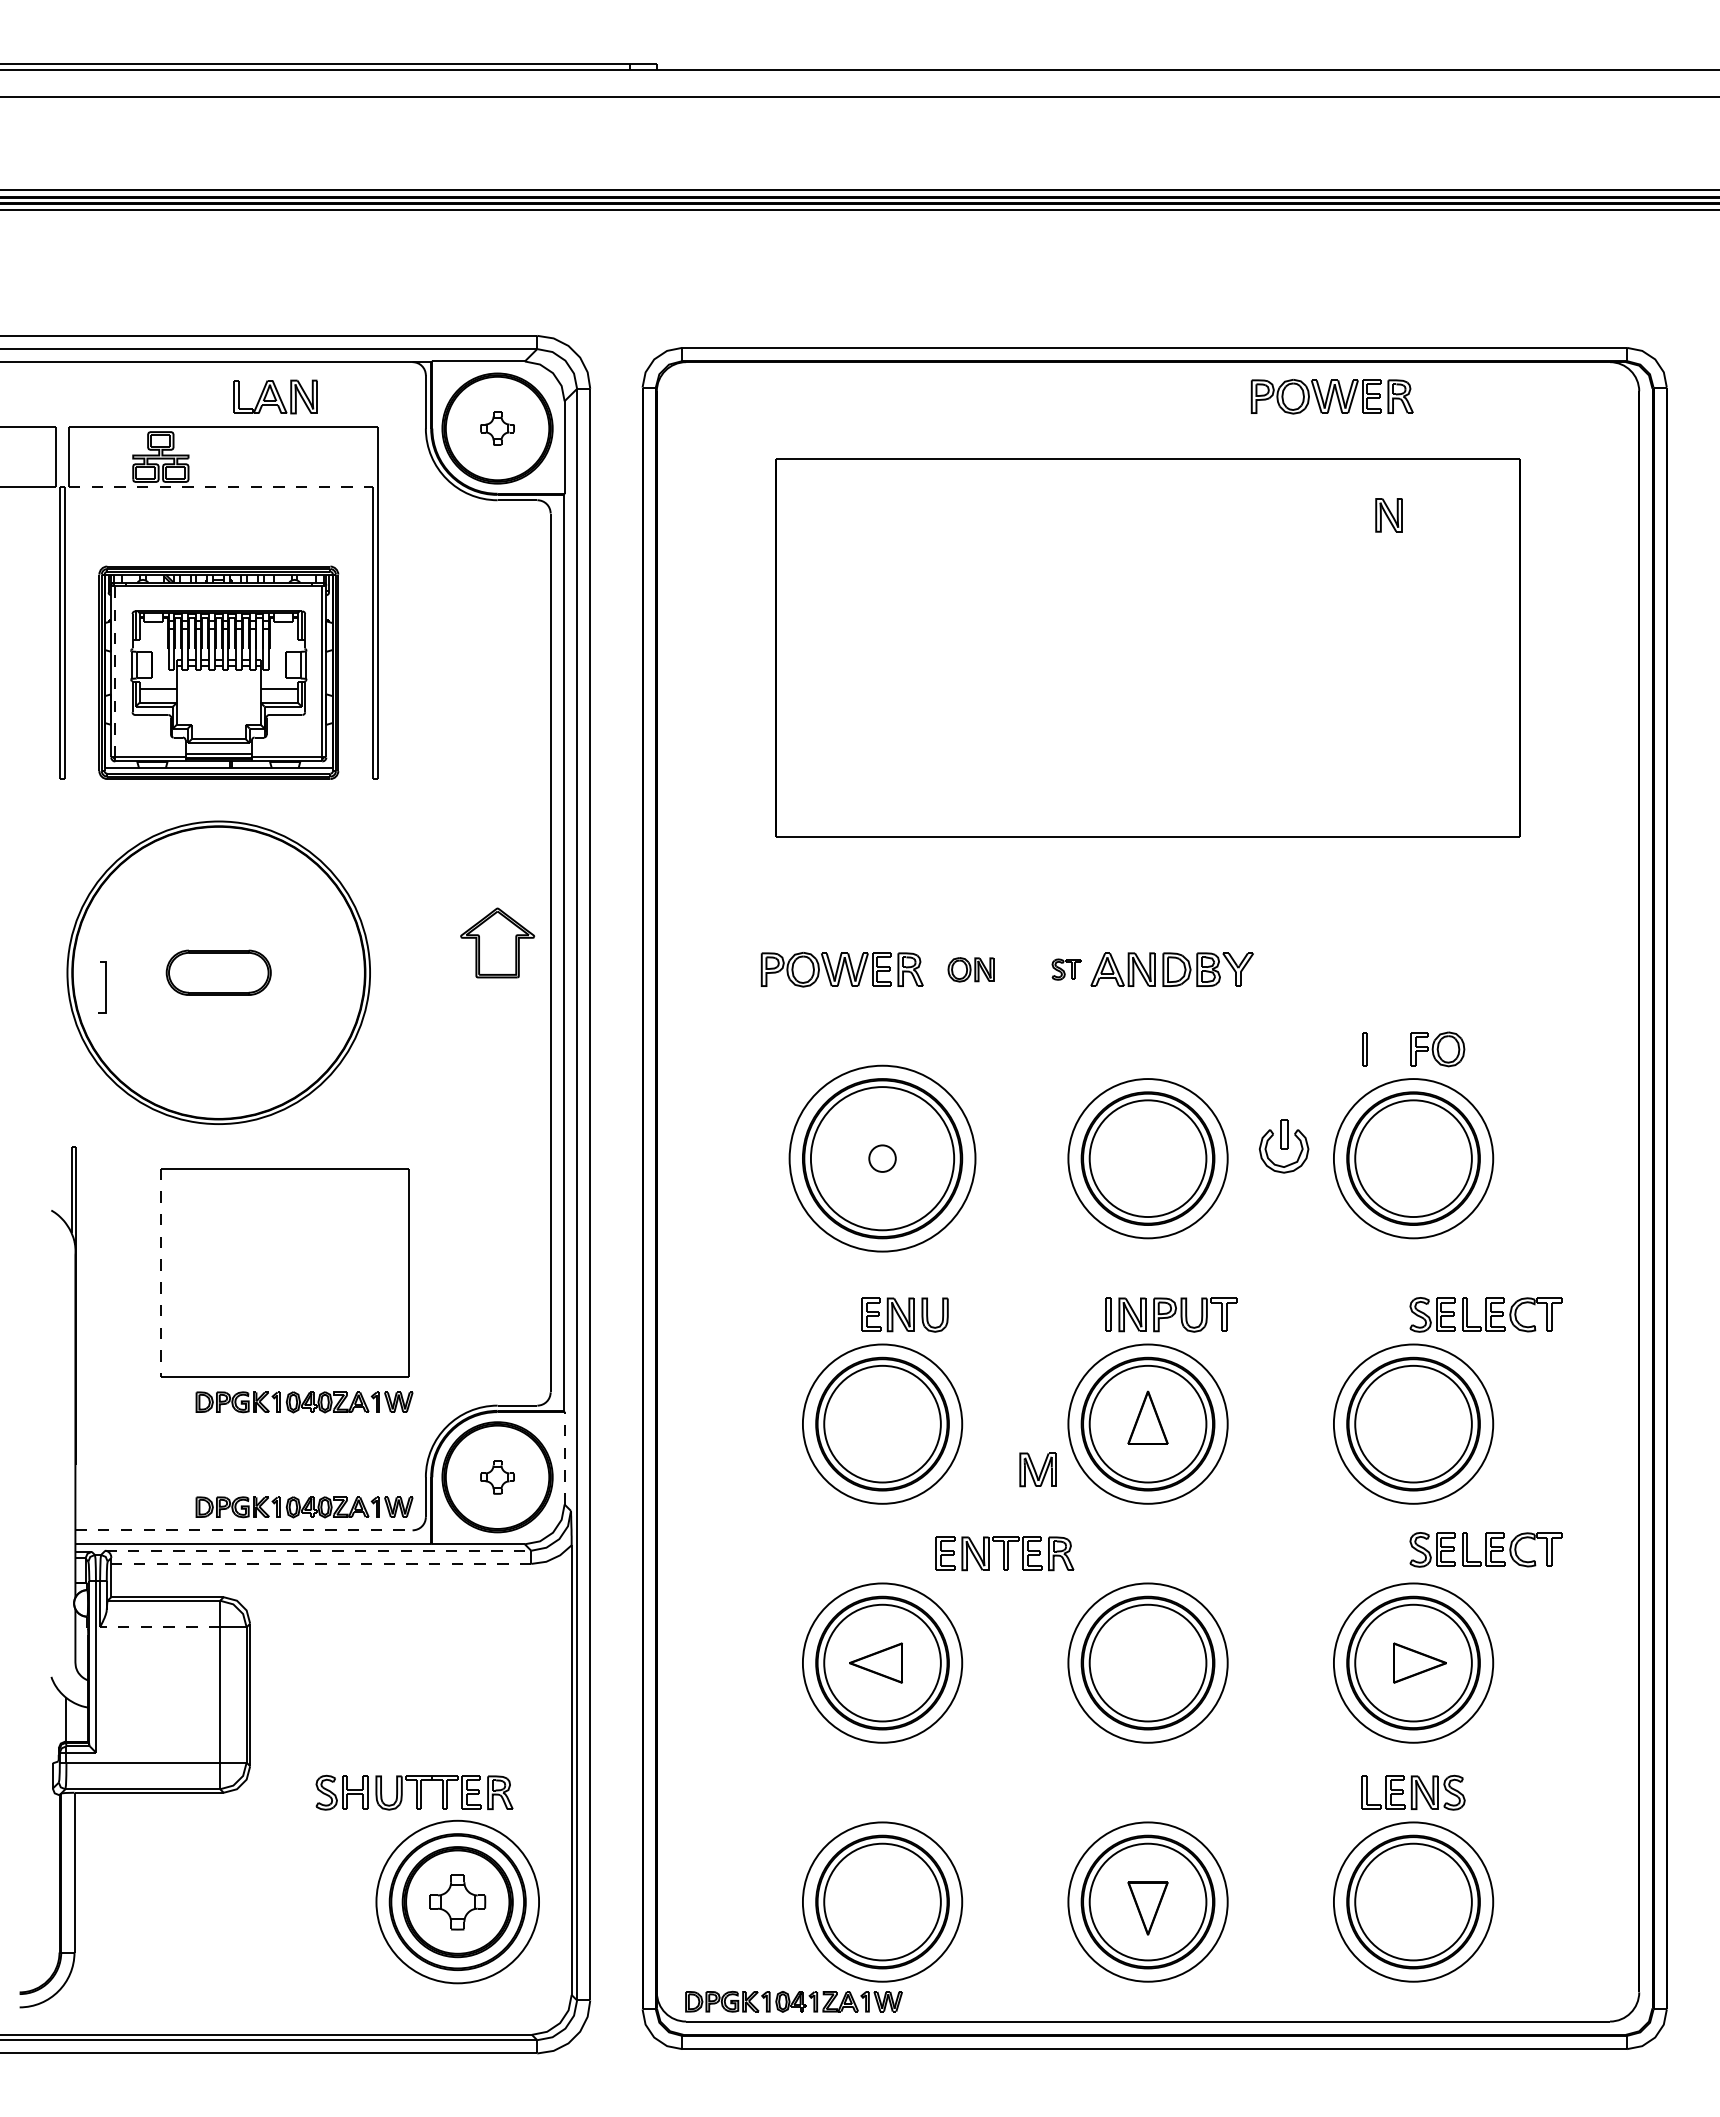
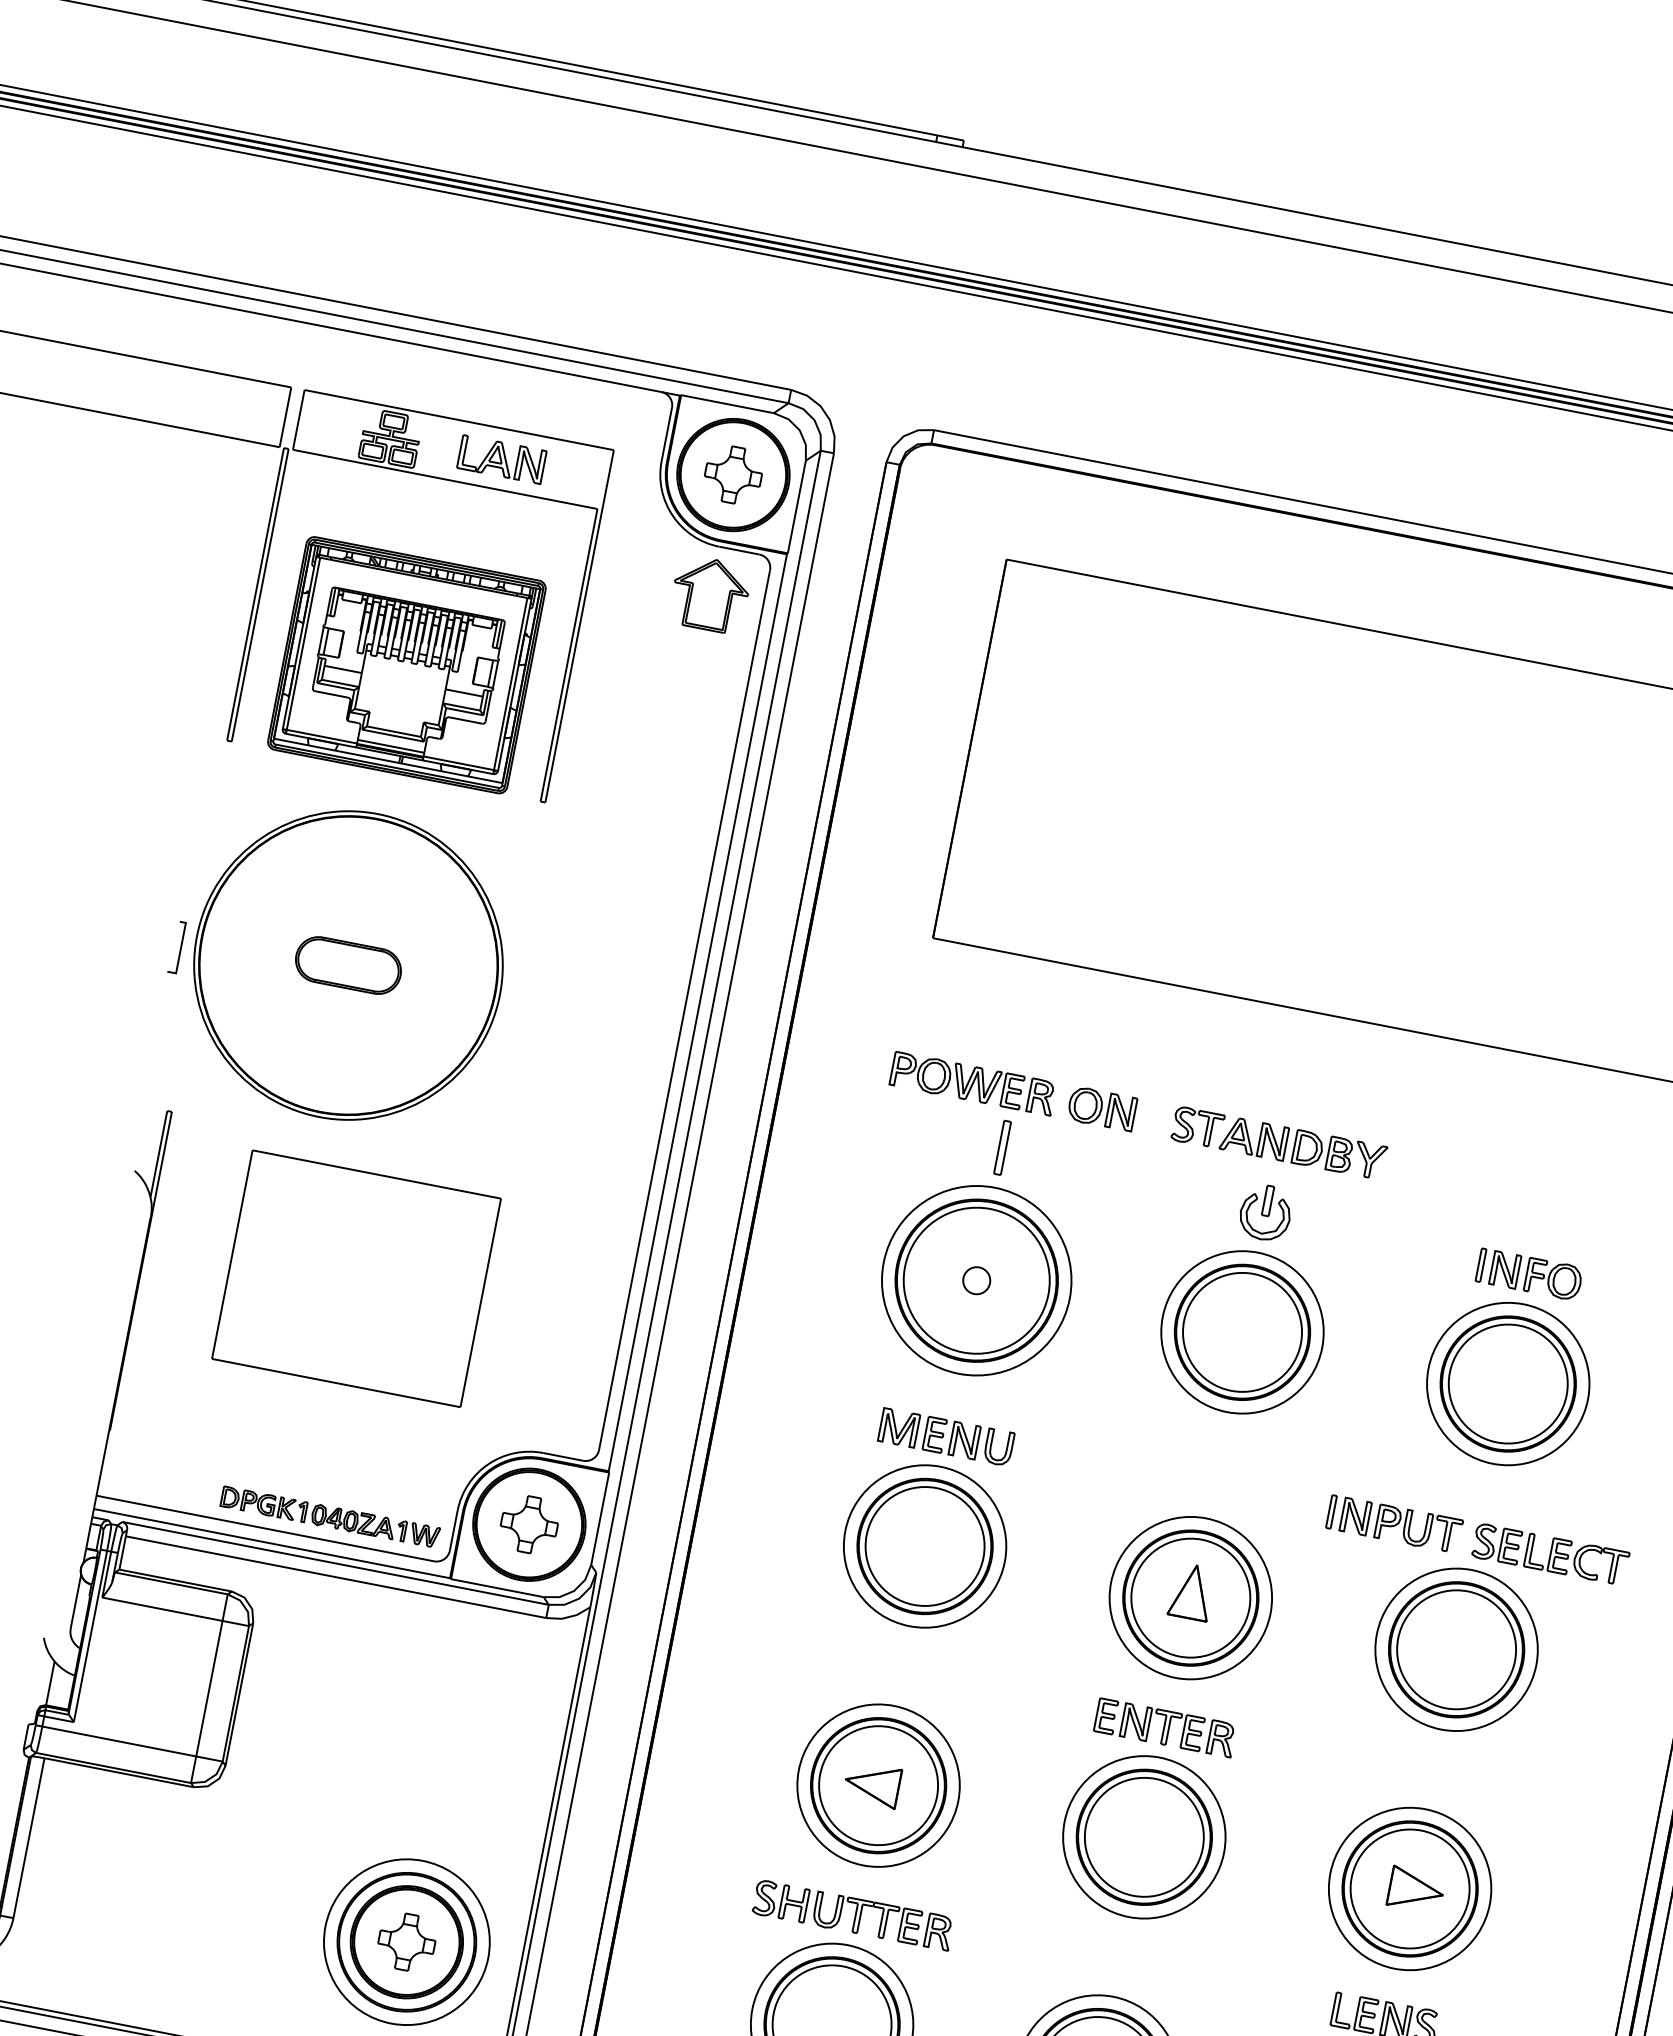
part: (275, 396) -> (501, 458), moved
part: (1331, 396) -> (1574, 605), removed
part: (497, 428) -> (733, 474), size x1.67
line: (221, 486) -> (445, 479), dashed -> solid
part: (1388, 515) -> (1504, 1269), moved
line: (115, 671) -> (303, 643), dashed -> solid
part: (497, 942) -> (710, 594), moved
part: (970, 969) -> (1101, 1108), size x1.43
part: (1066, 969) -> (1197, 1127), size x1.67
curve: (105, 987) -> (180, 948), moved
part: (882, 1025) -> (1002, 1147), added
part: (1283, 1146) -> (1265, 1212), moved
line: (161, 1273) -> (232, 1255), dashed -> solid
part: (1171, 1314) -> (1394, 1523), moved
part: (304, 1402) -> (350, 1412), removed
line: (564, 1457) -> (600, 1517), dashed -> solid
part: (1037, 1469) -> (898, 1427), moved
part: (497, 1477) -> (529, 1524), size x1.67
line: (244, 1530) -> (265, 1528), dashed -> solid
part: (1485, 1549) -> (1504, 1789), removed
line: (318, 1550) -> (335, 1563), dashed -> solid
part: (1004, 1553) -> (1165, 1727), moved
line: (321, 1563) -> (336, 1576), dashed -> solid
line: (159, 1627) -> (161, 1609), dashed -> solid
part: (414, 1792) -> (853, 1915), moved

